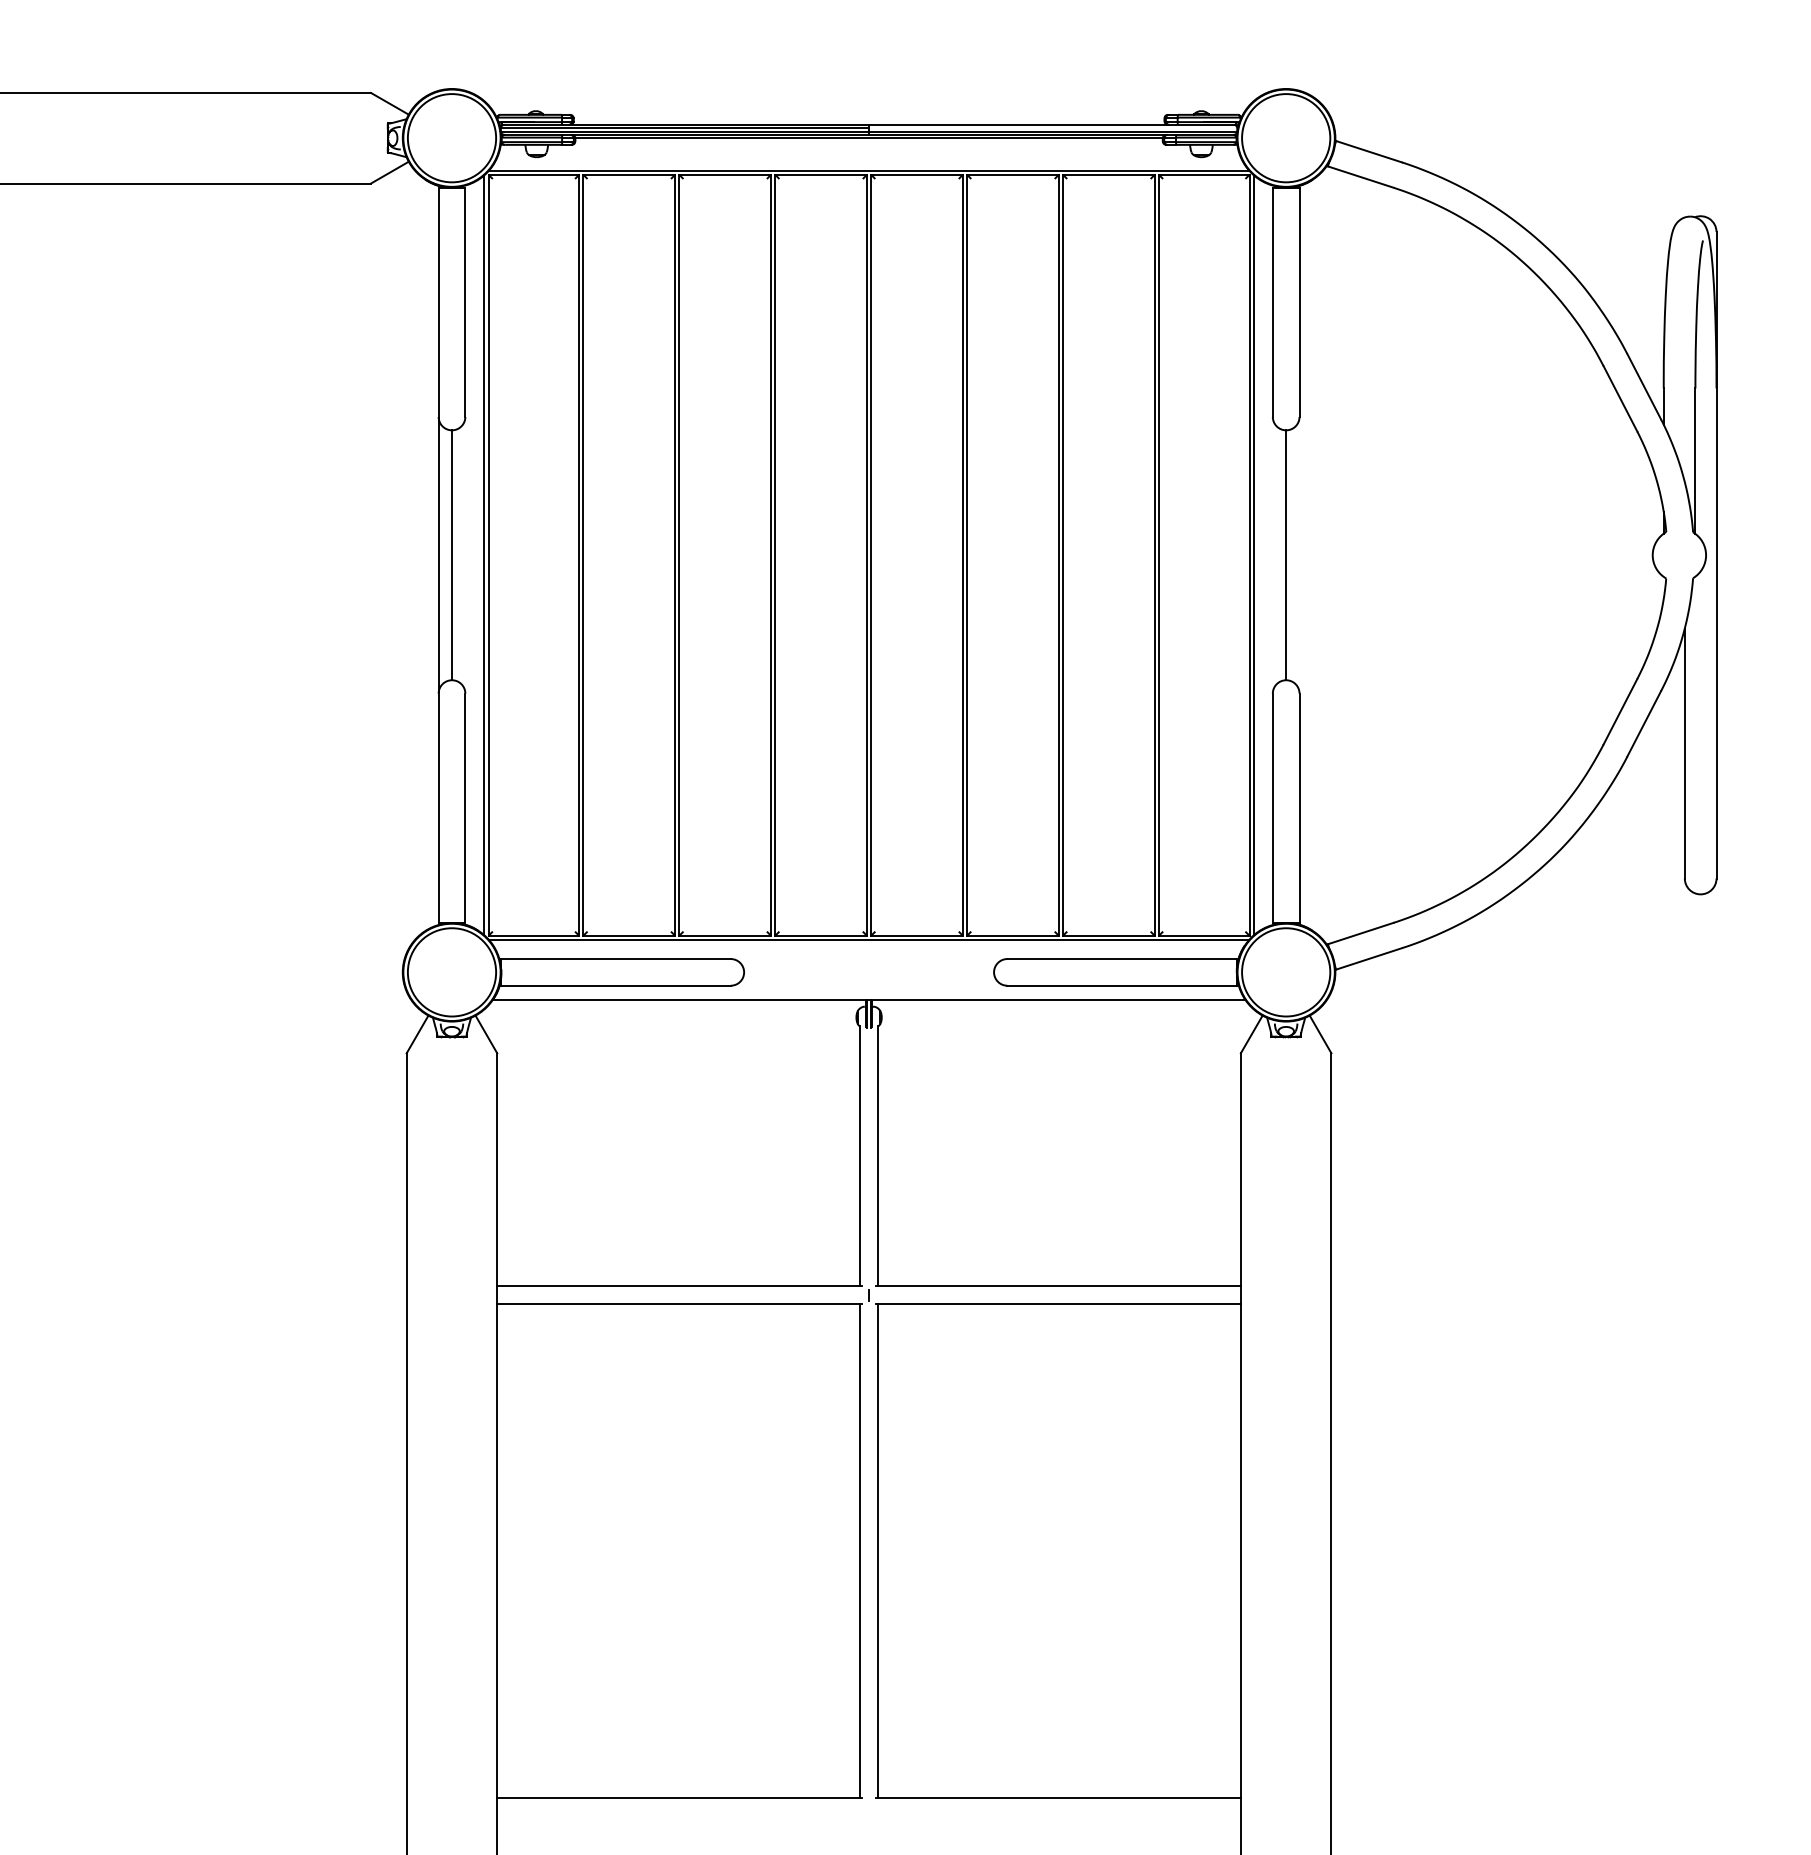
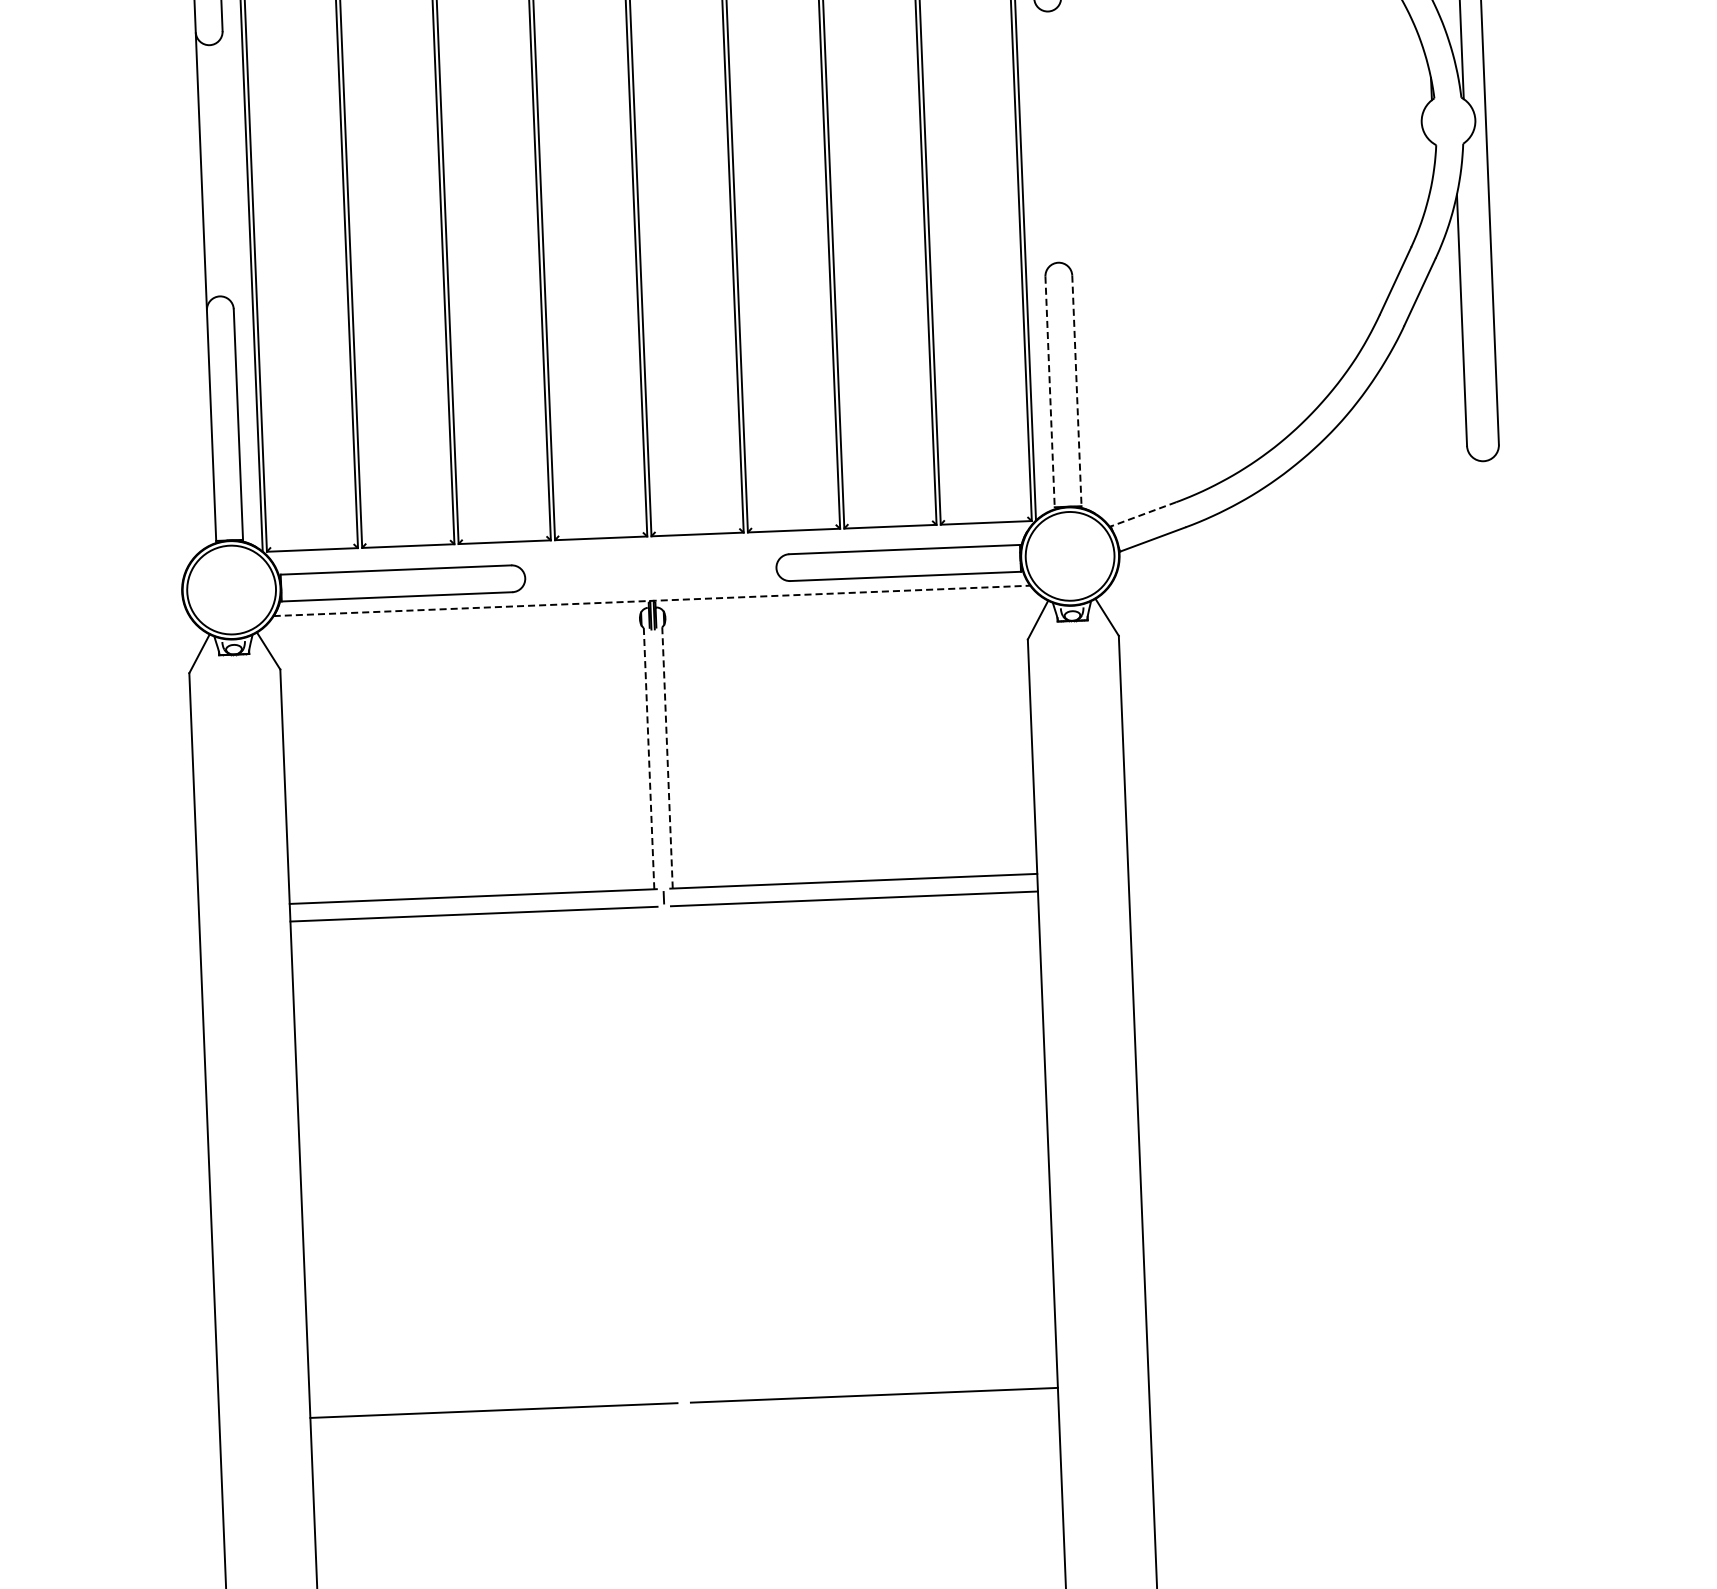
line: (452, 555) -> (215, 170), removed
line: (1286, 555) -> (1053, 137), removed
line: (1272, 808) -> (1049, 392), solid -> dashed
line: (1299, 808) -> (1076, 391), solid -> dashed
line: (1360, 933) -> (1143, 514), solid -> dashed
line: (868, 939) -> (648, 540), removed
line: (869, 999) -> (652, 600), solid -> dashed
line: (859, 1155) -> (648, 757), solid -> dashed
line: (878, 1155) -> (667, 756), solid -> dashed
line: (859, 1550) -> (664, 1154), removed
line: (878, 1550) -> (683, 1153), removed

